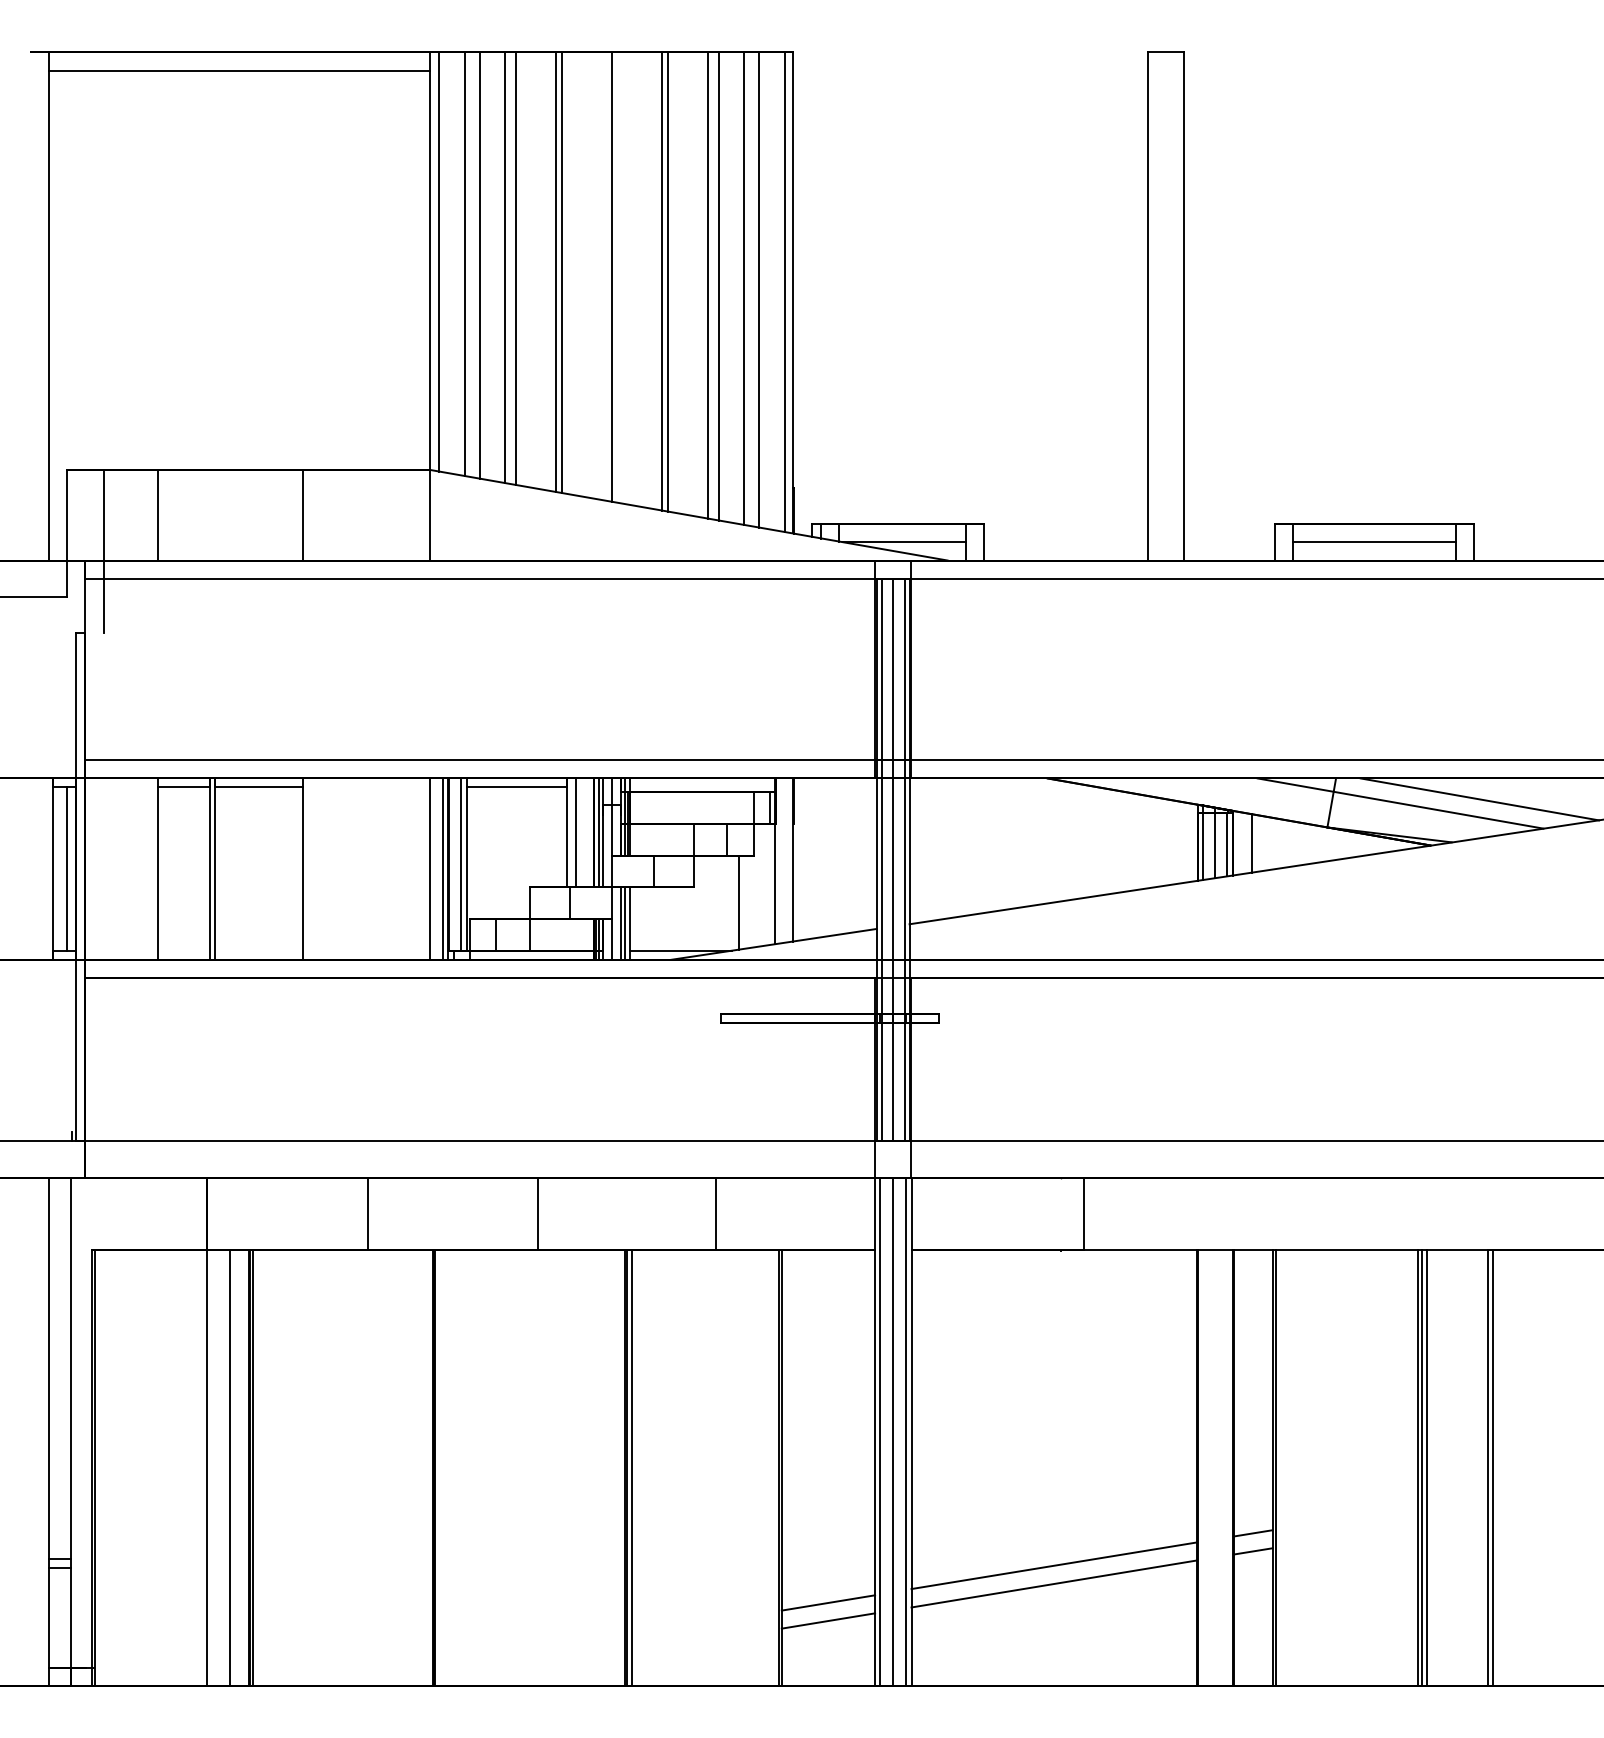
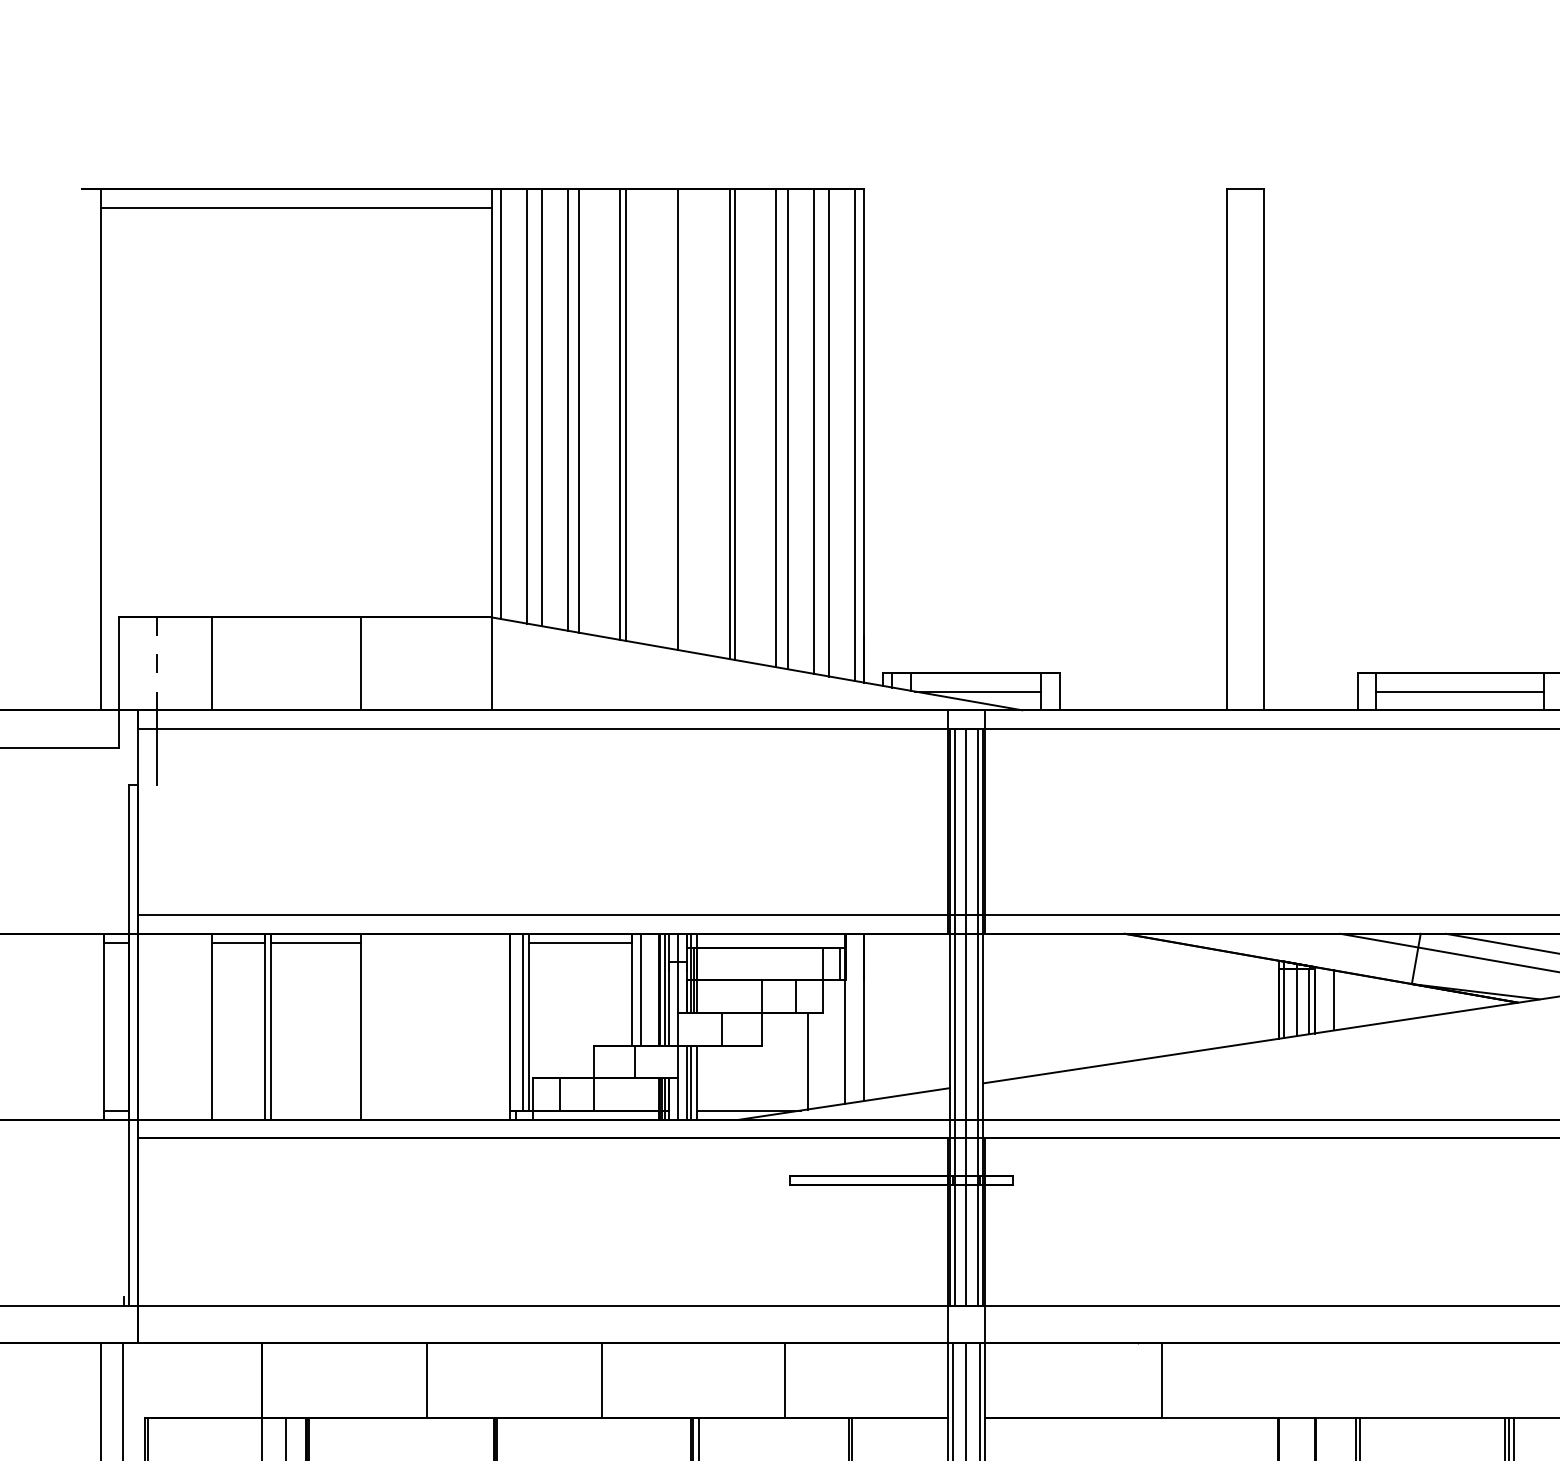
line: (103, 514) -> (156, 663), solid -> dashed
line: (67, 868) -> (119, 1026), removed
line: (430, 868) -> (491, 1026), removed
line: (443, 868) -> (505, 1026), removed

